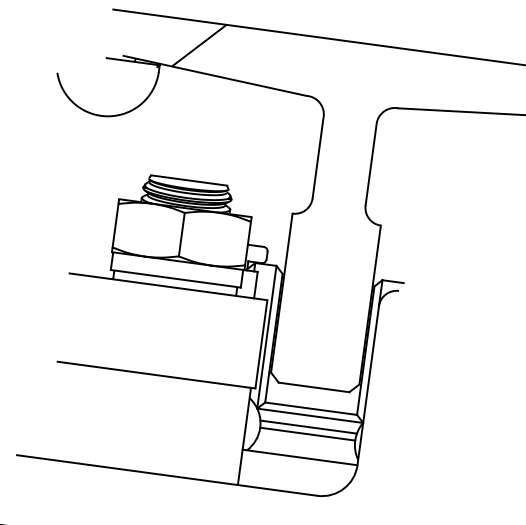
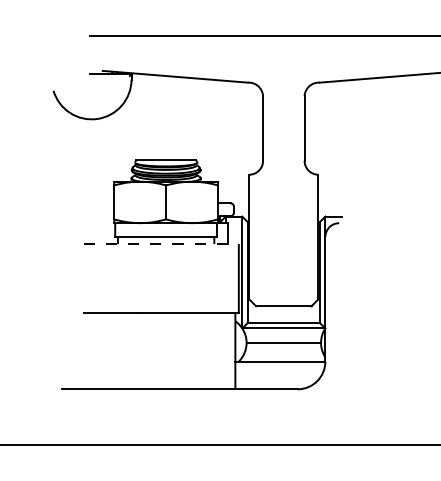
hatch: (198, 46) -> (159, 55), removed
line: (168, 286) -> (161, 243), solid -> dashed
line: (308, 427) -> (283, 337), removed

